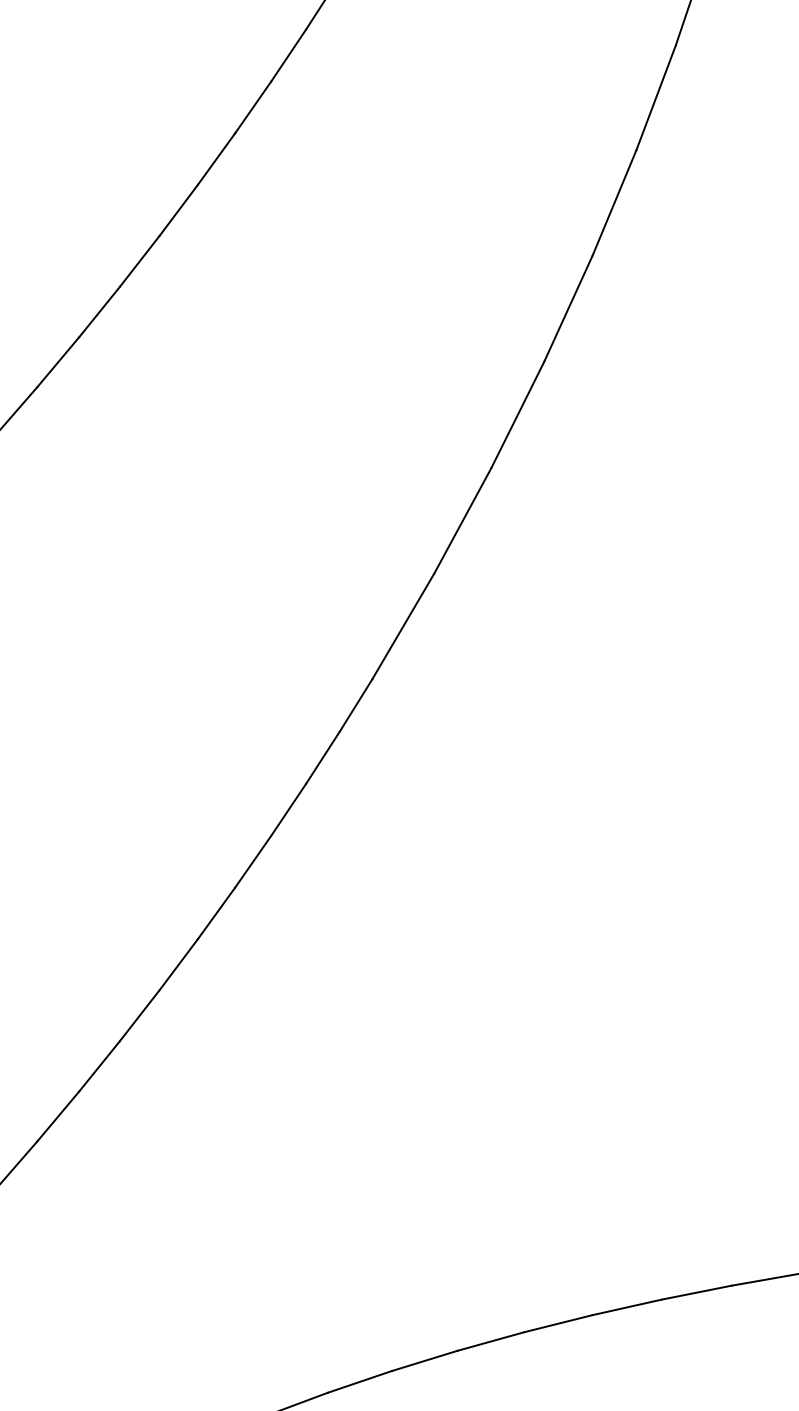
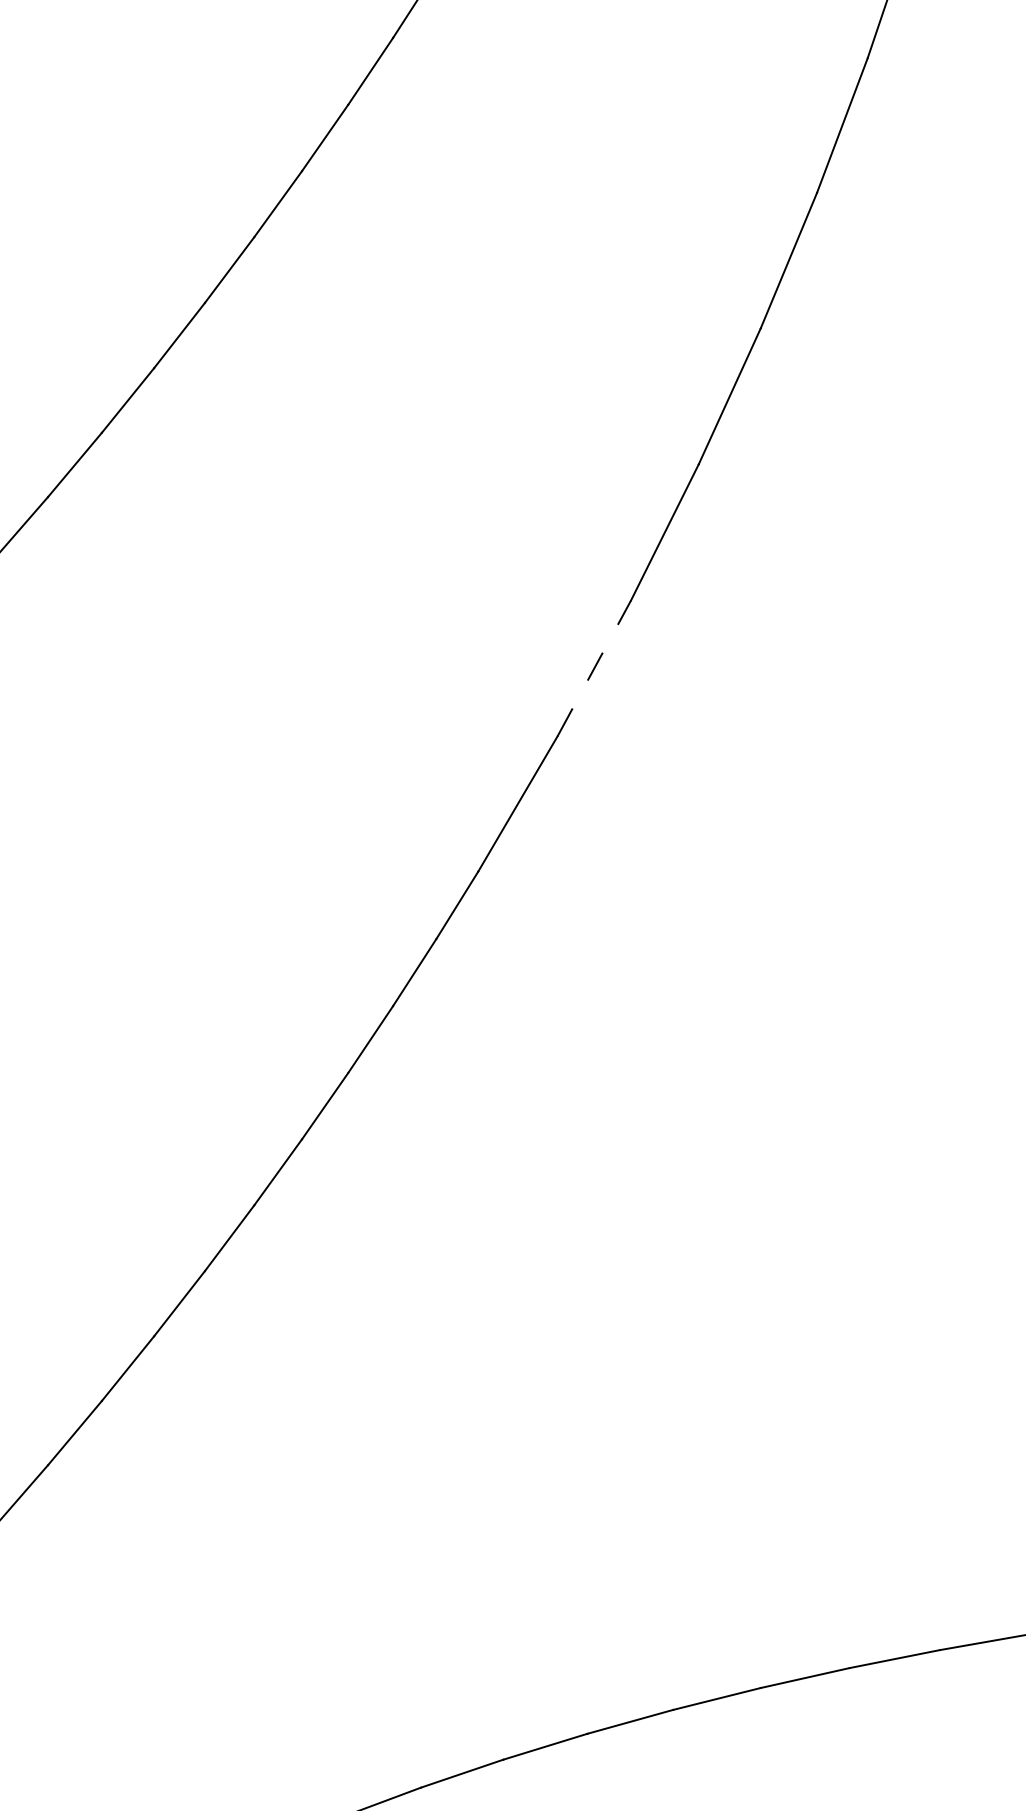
line: (462, 520) -> (594, 667), solid -> dashed

